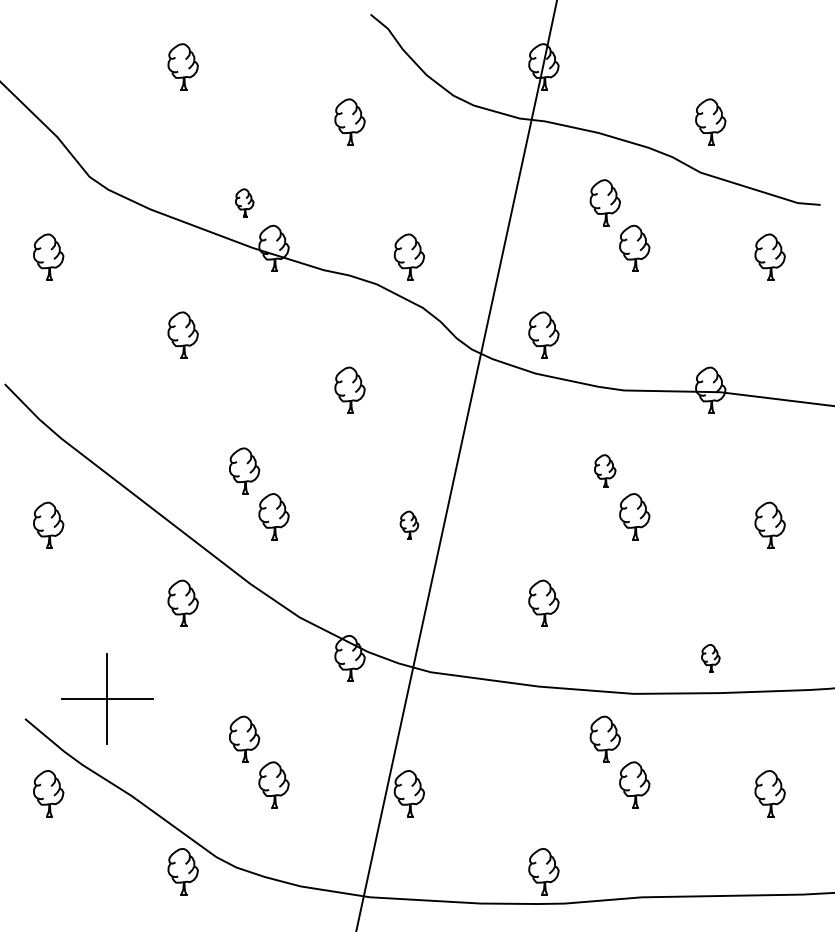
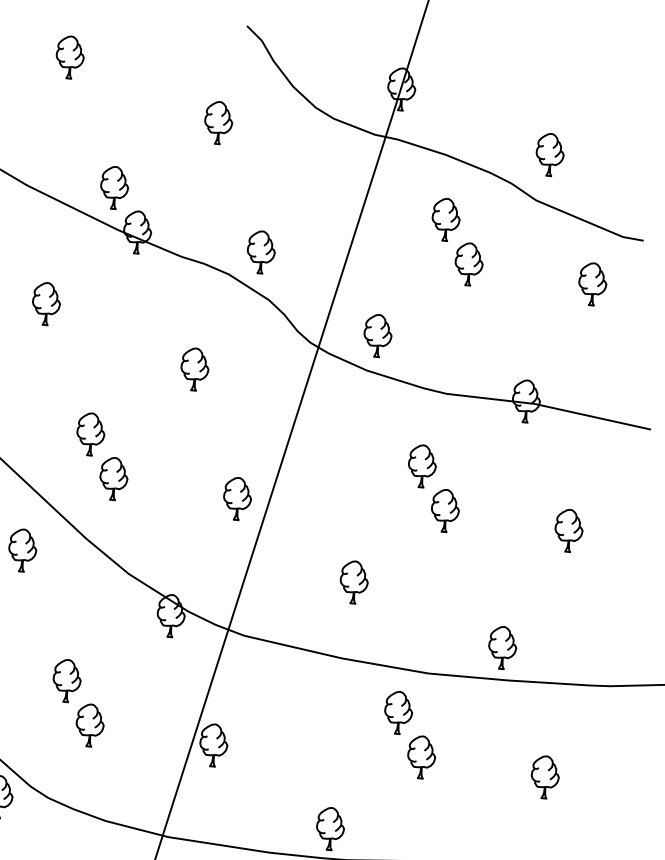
part: (244, 202) -> (114, 187), size x1.67
part: (604, 470) -> (421, 465), size x1.43
part: (409, 524) -> (237, 498), size x1.67
part: (710, 658) -> (502, 647), size x1.67

